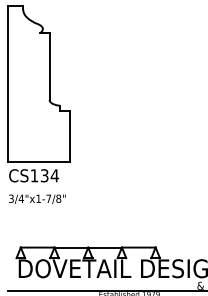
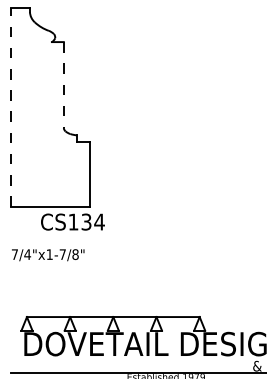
line: (49, 66) -> (63, 85), solid -> dashed
line: (7, 83) -> (10, 106), solid -> dashed
text: (33, 175) -> (72, 221), moved
text: (11, 198) -> (14, 254), 3/4"x1-7/8" -> 7/4"x1-7/8"

